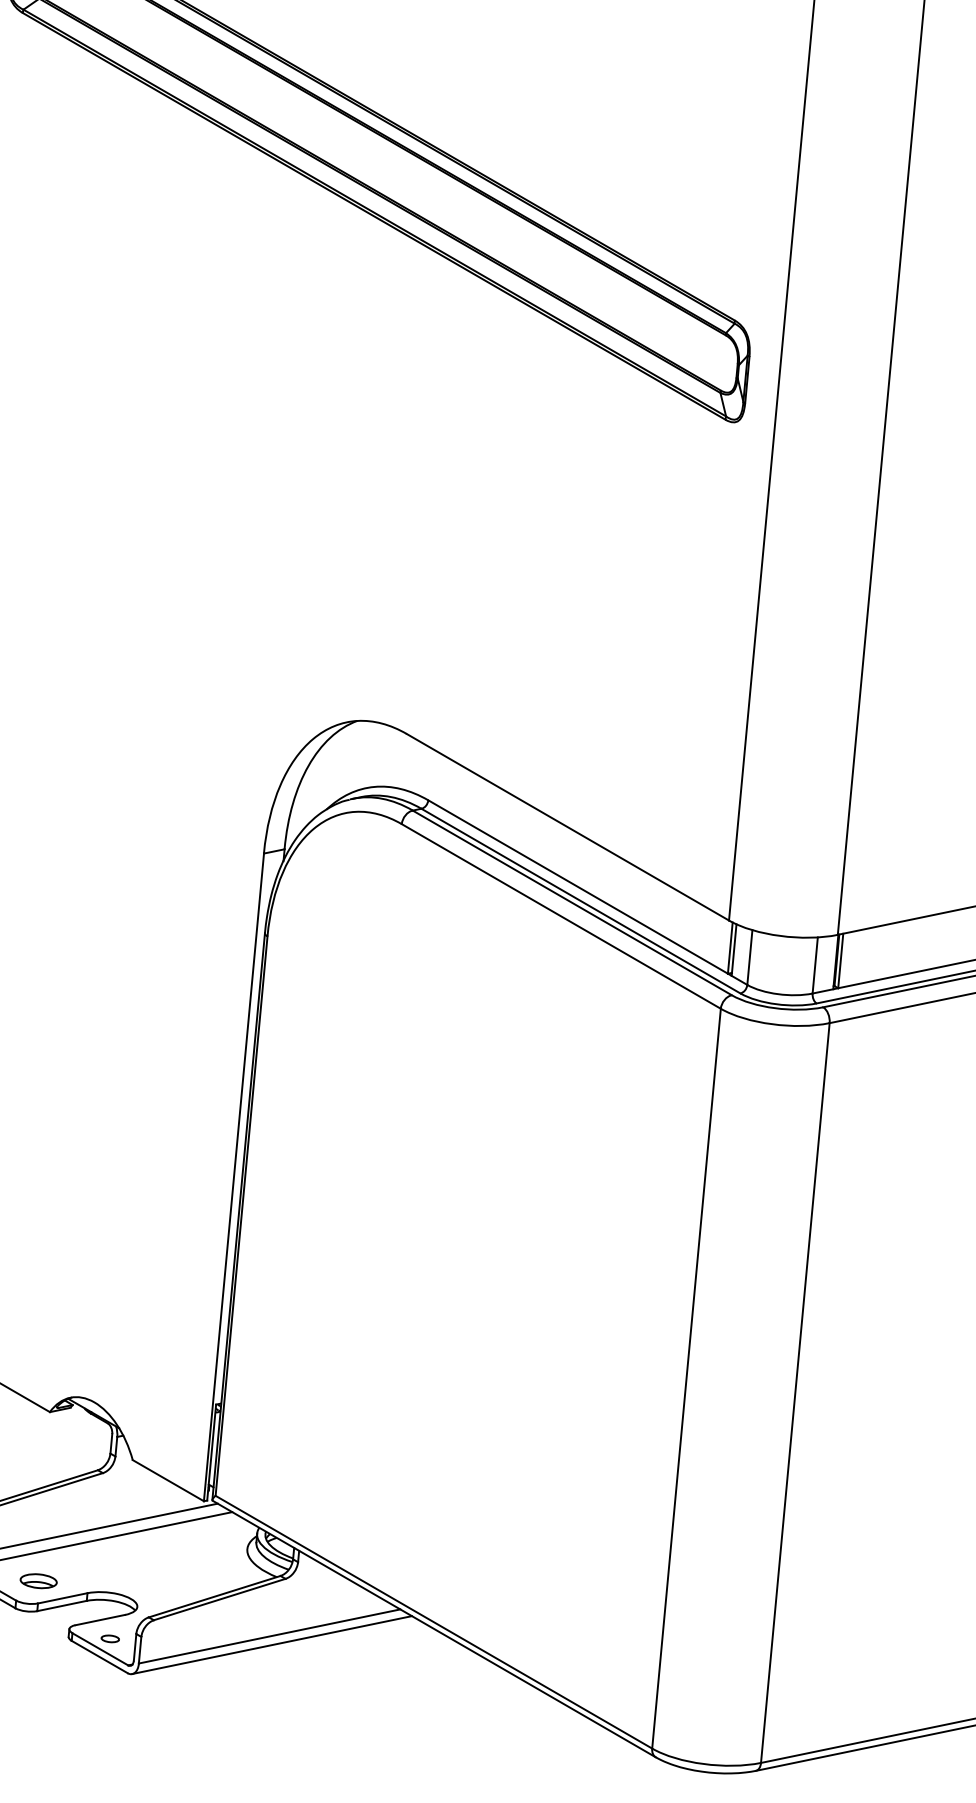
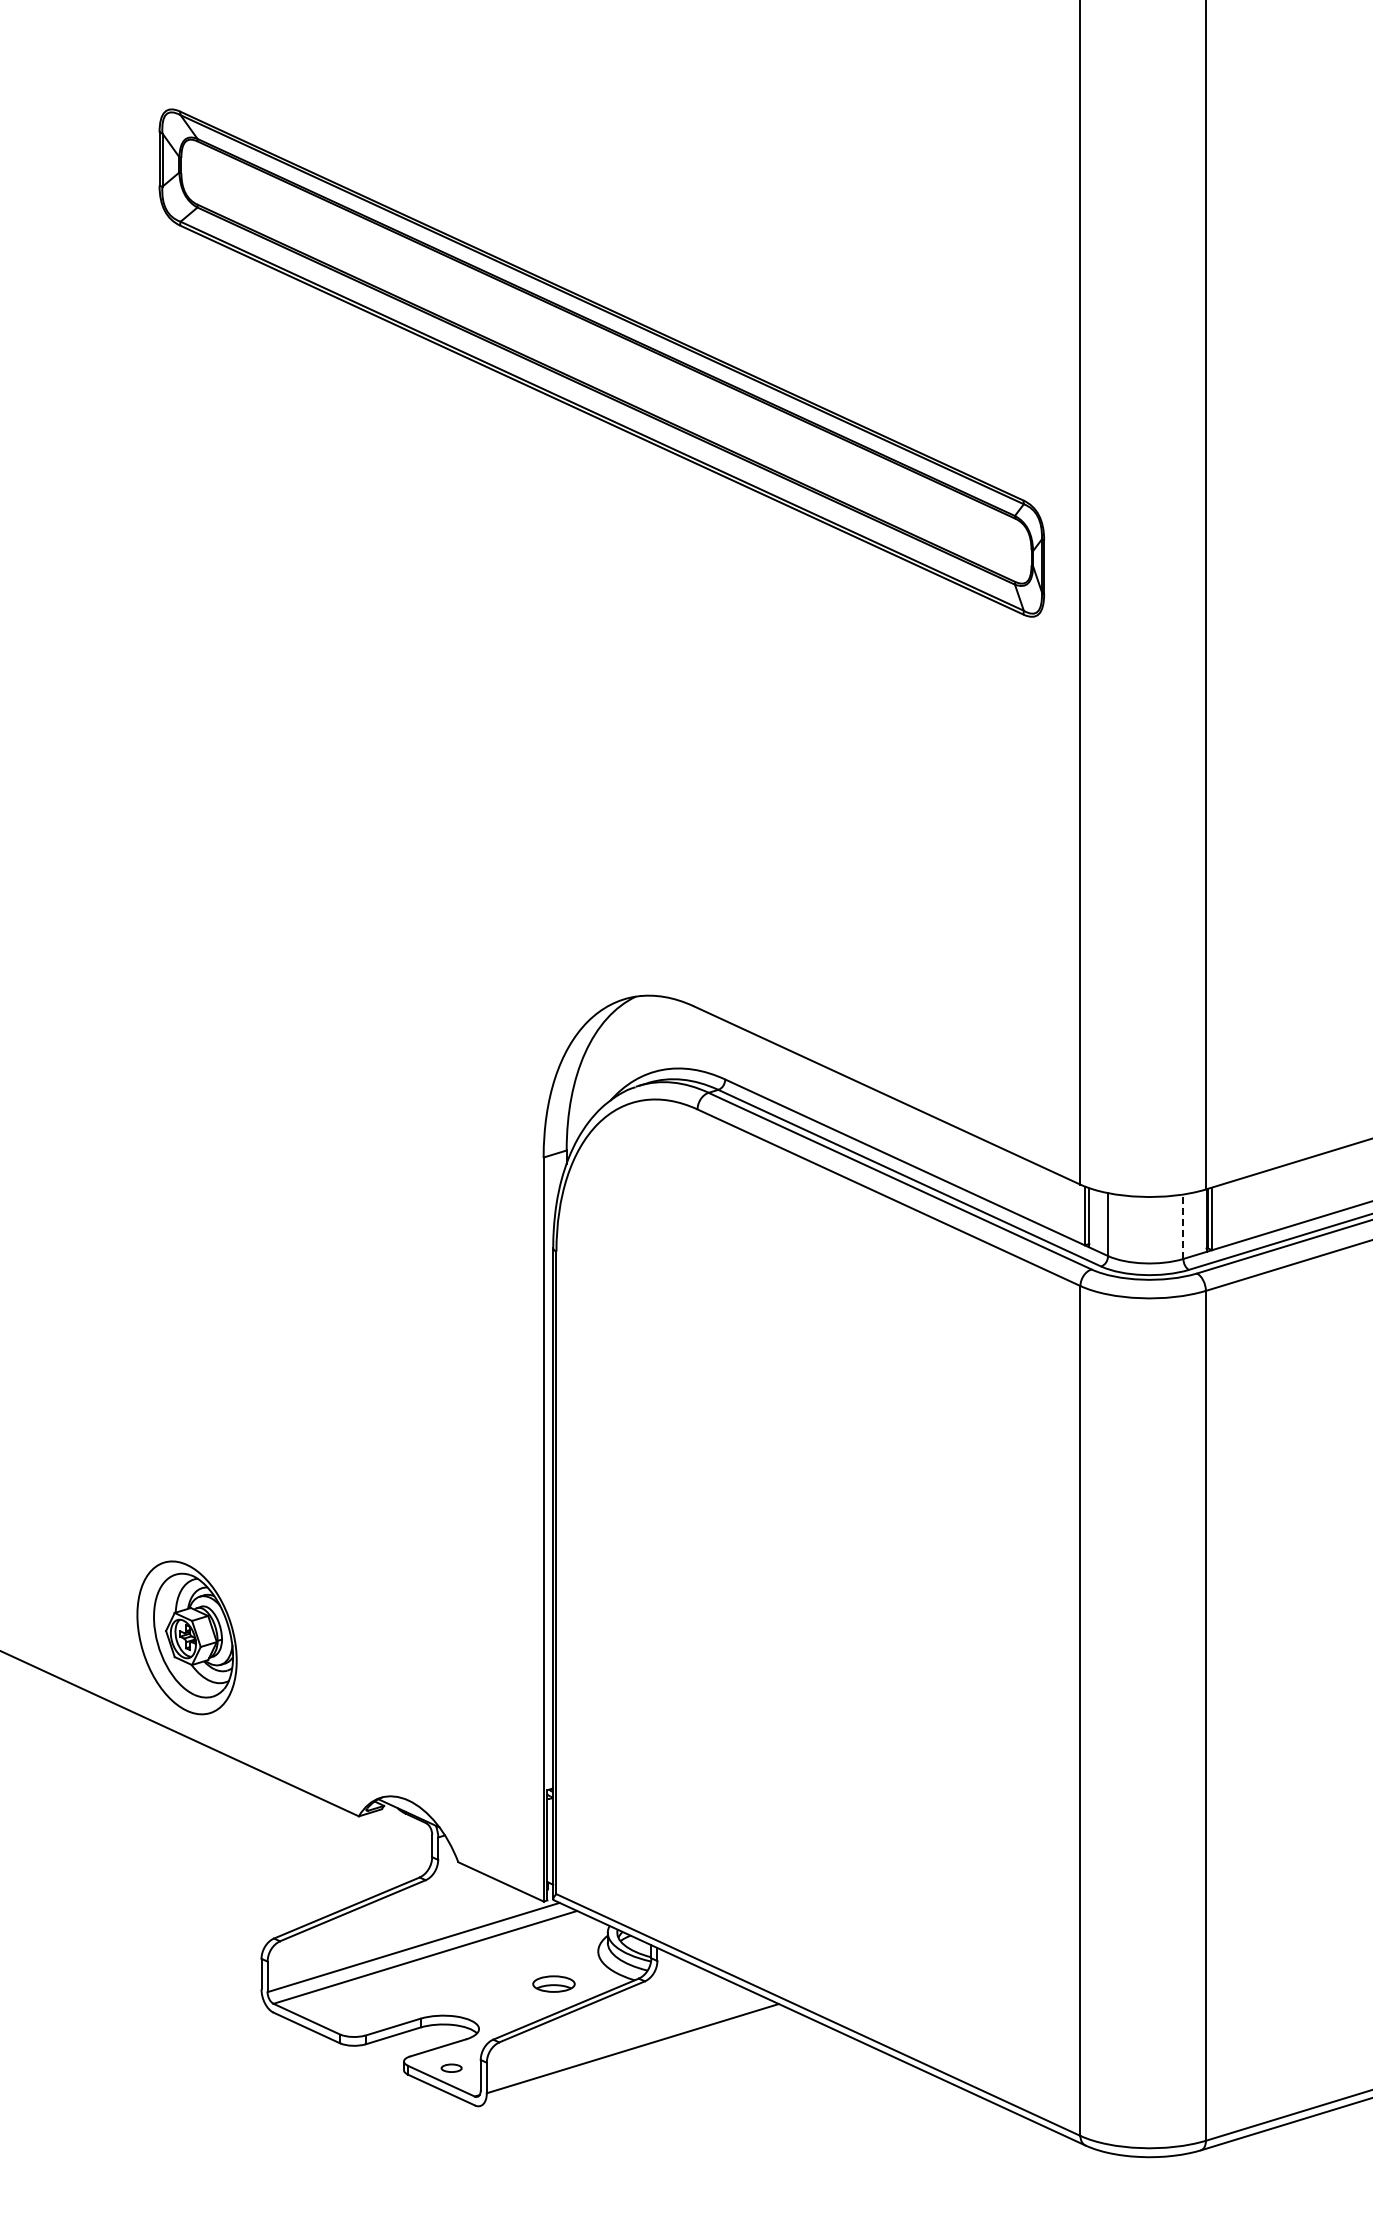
line: (815, 965) -> (1183, 1226), solid -> dashed
part: (38, 1580) -> (553, 1983), moved
line: (272, 1644) -> (636, 2057), removed

